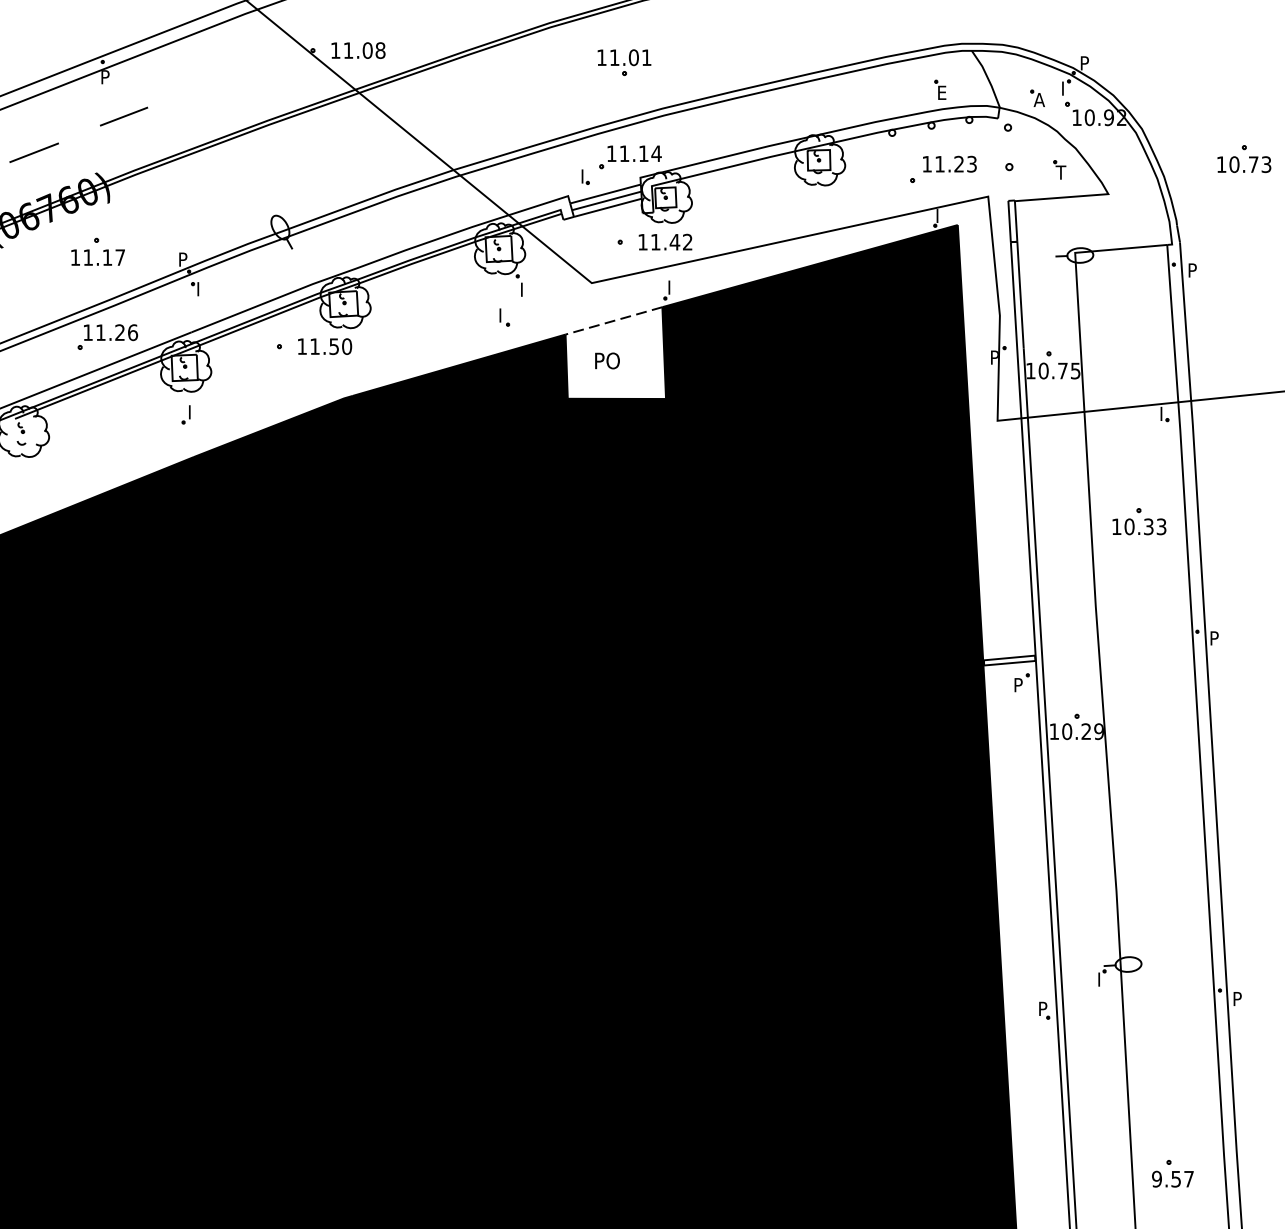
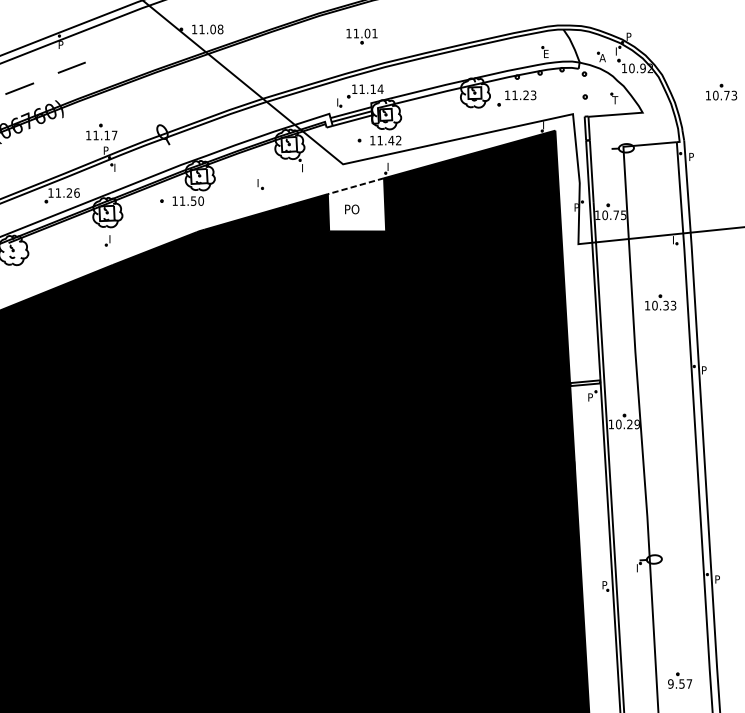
part: (942, 169) -> (516, 98), moved
part: (97, 250) -> (101, 131), moved
part: (504, 317) -> (260, 184), moved

